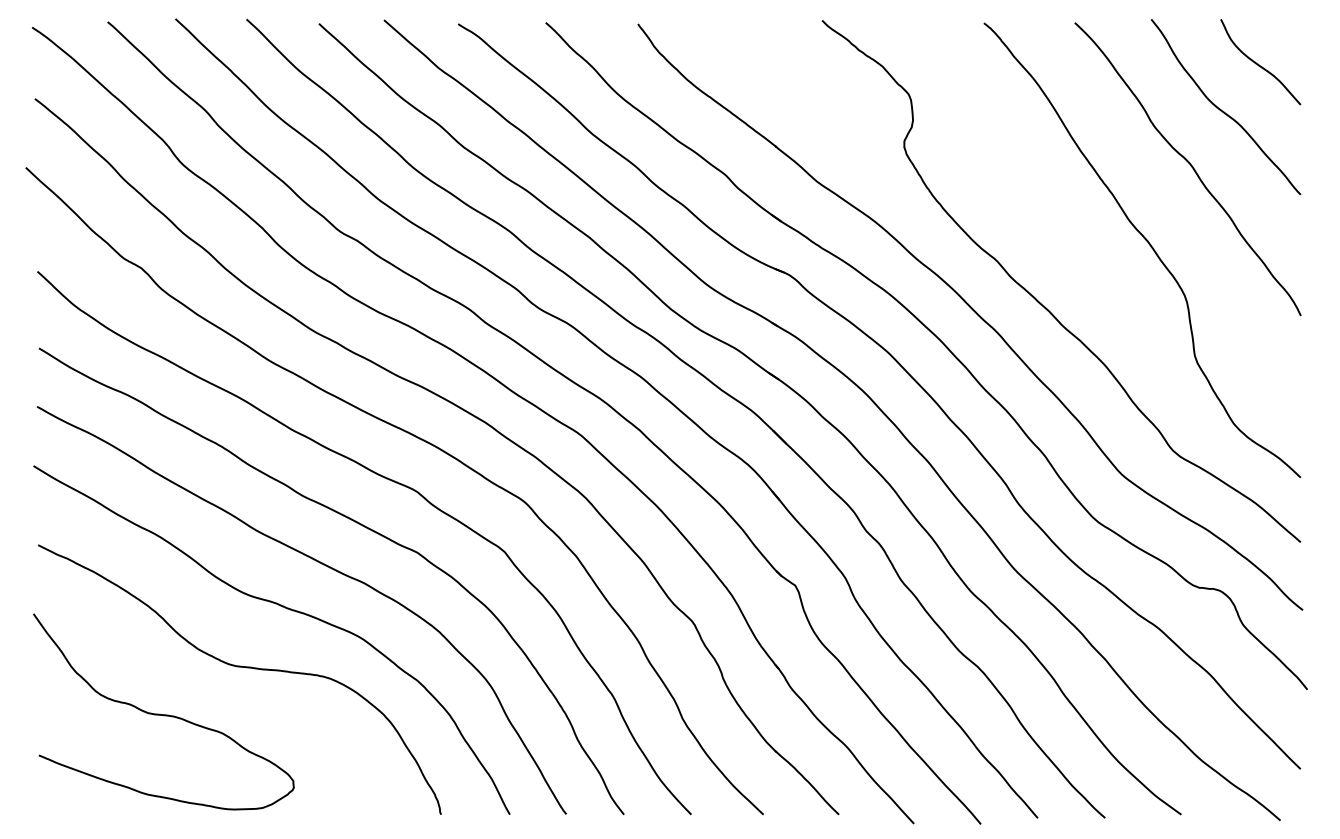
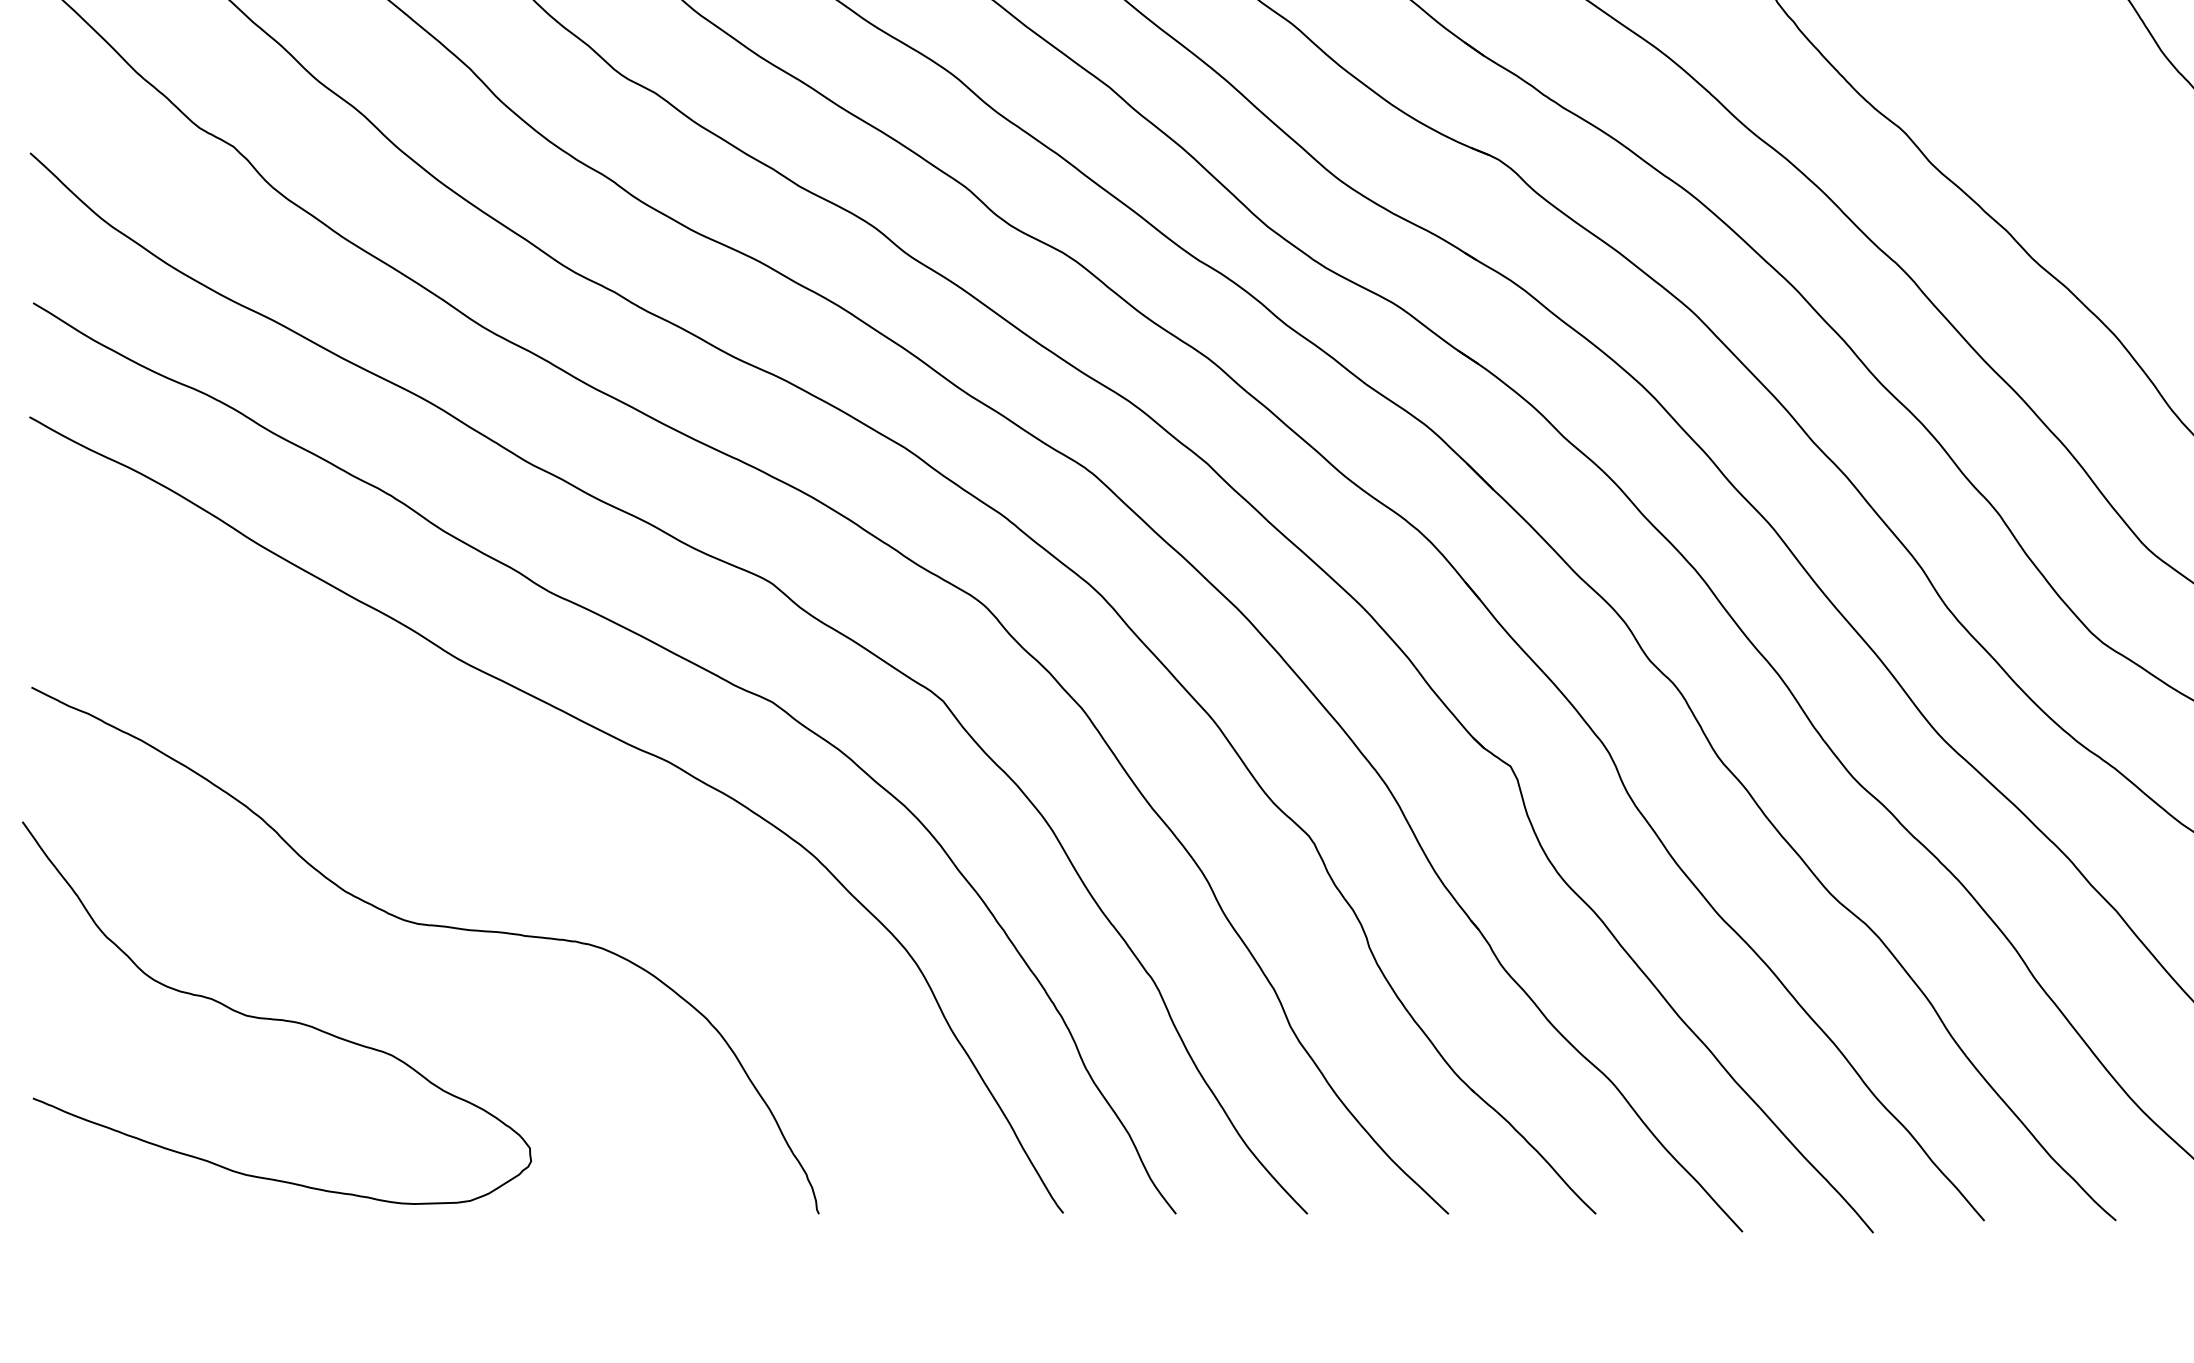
curve: (282, 607) -> (508, 809), removed

